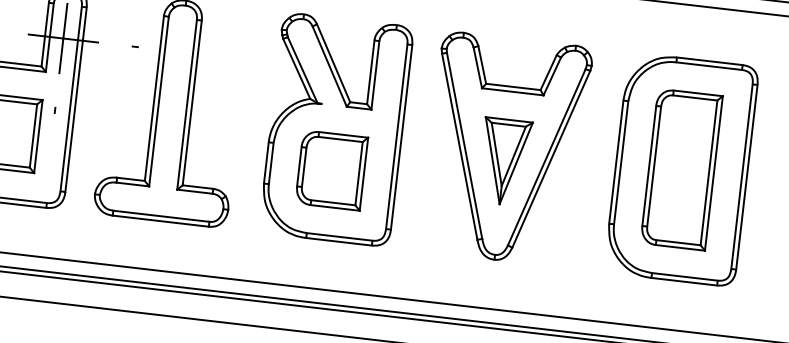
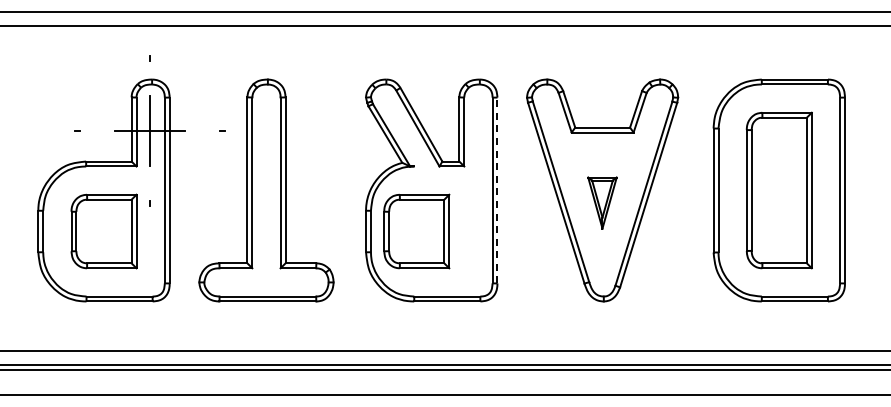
line: (401, 137) -> (497, 190), solid -> dashed
part: (504, 161) -> (602, 202), size x0.6
part: (331, 170) -> (416, 231), moved

